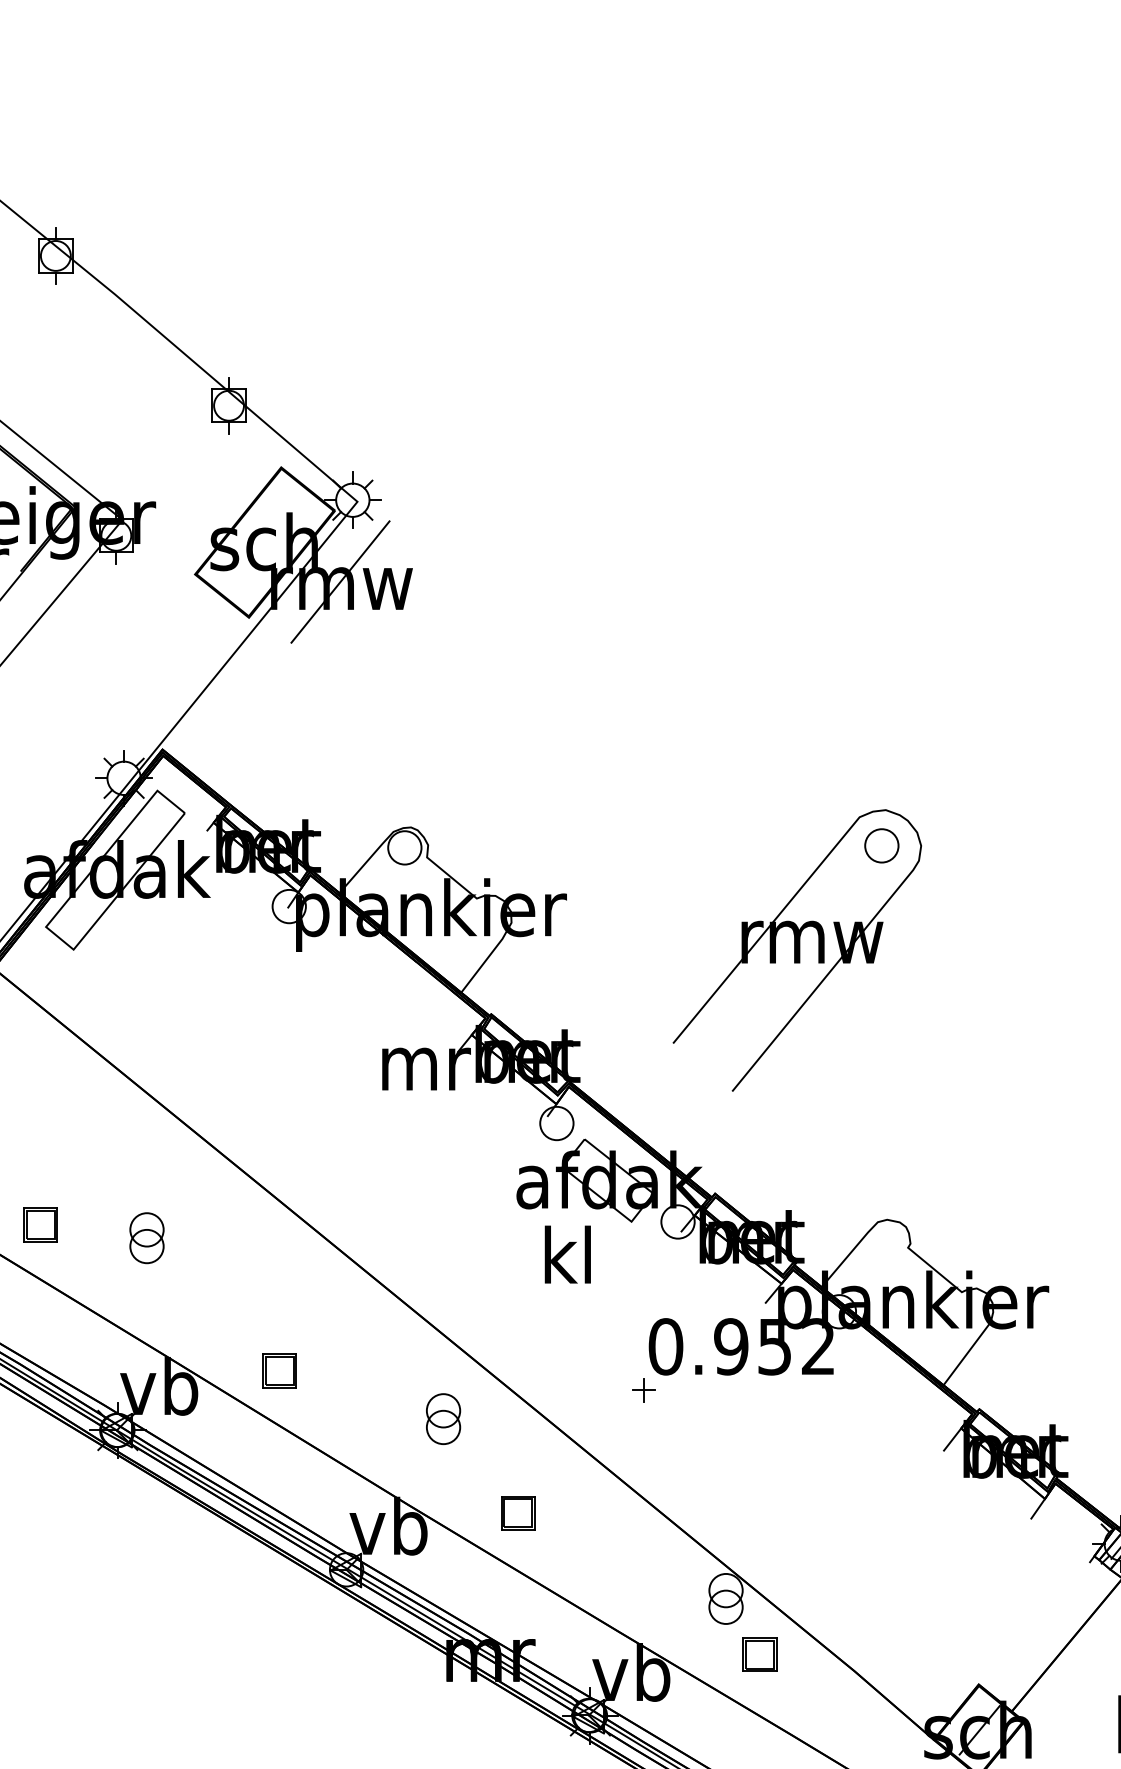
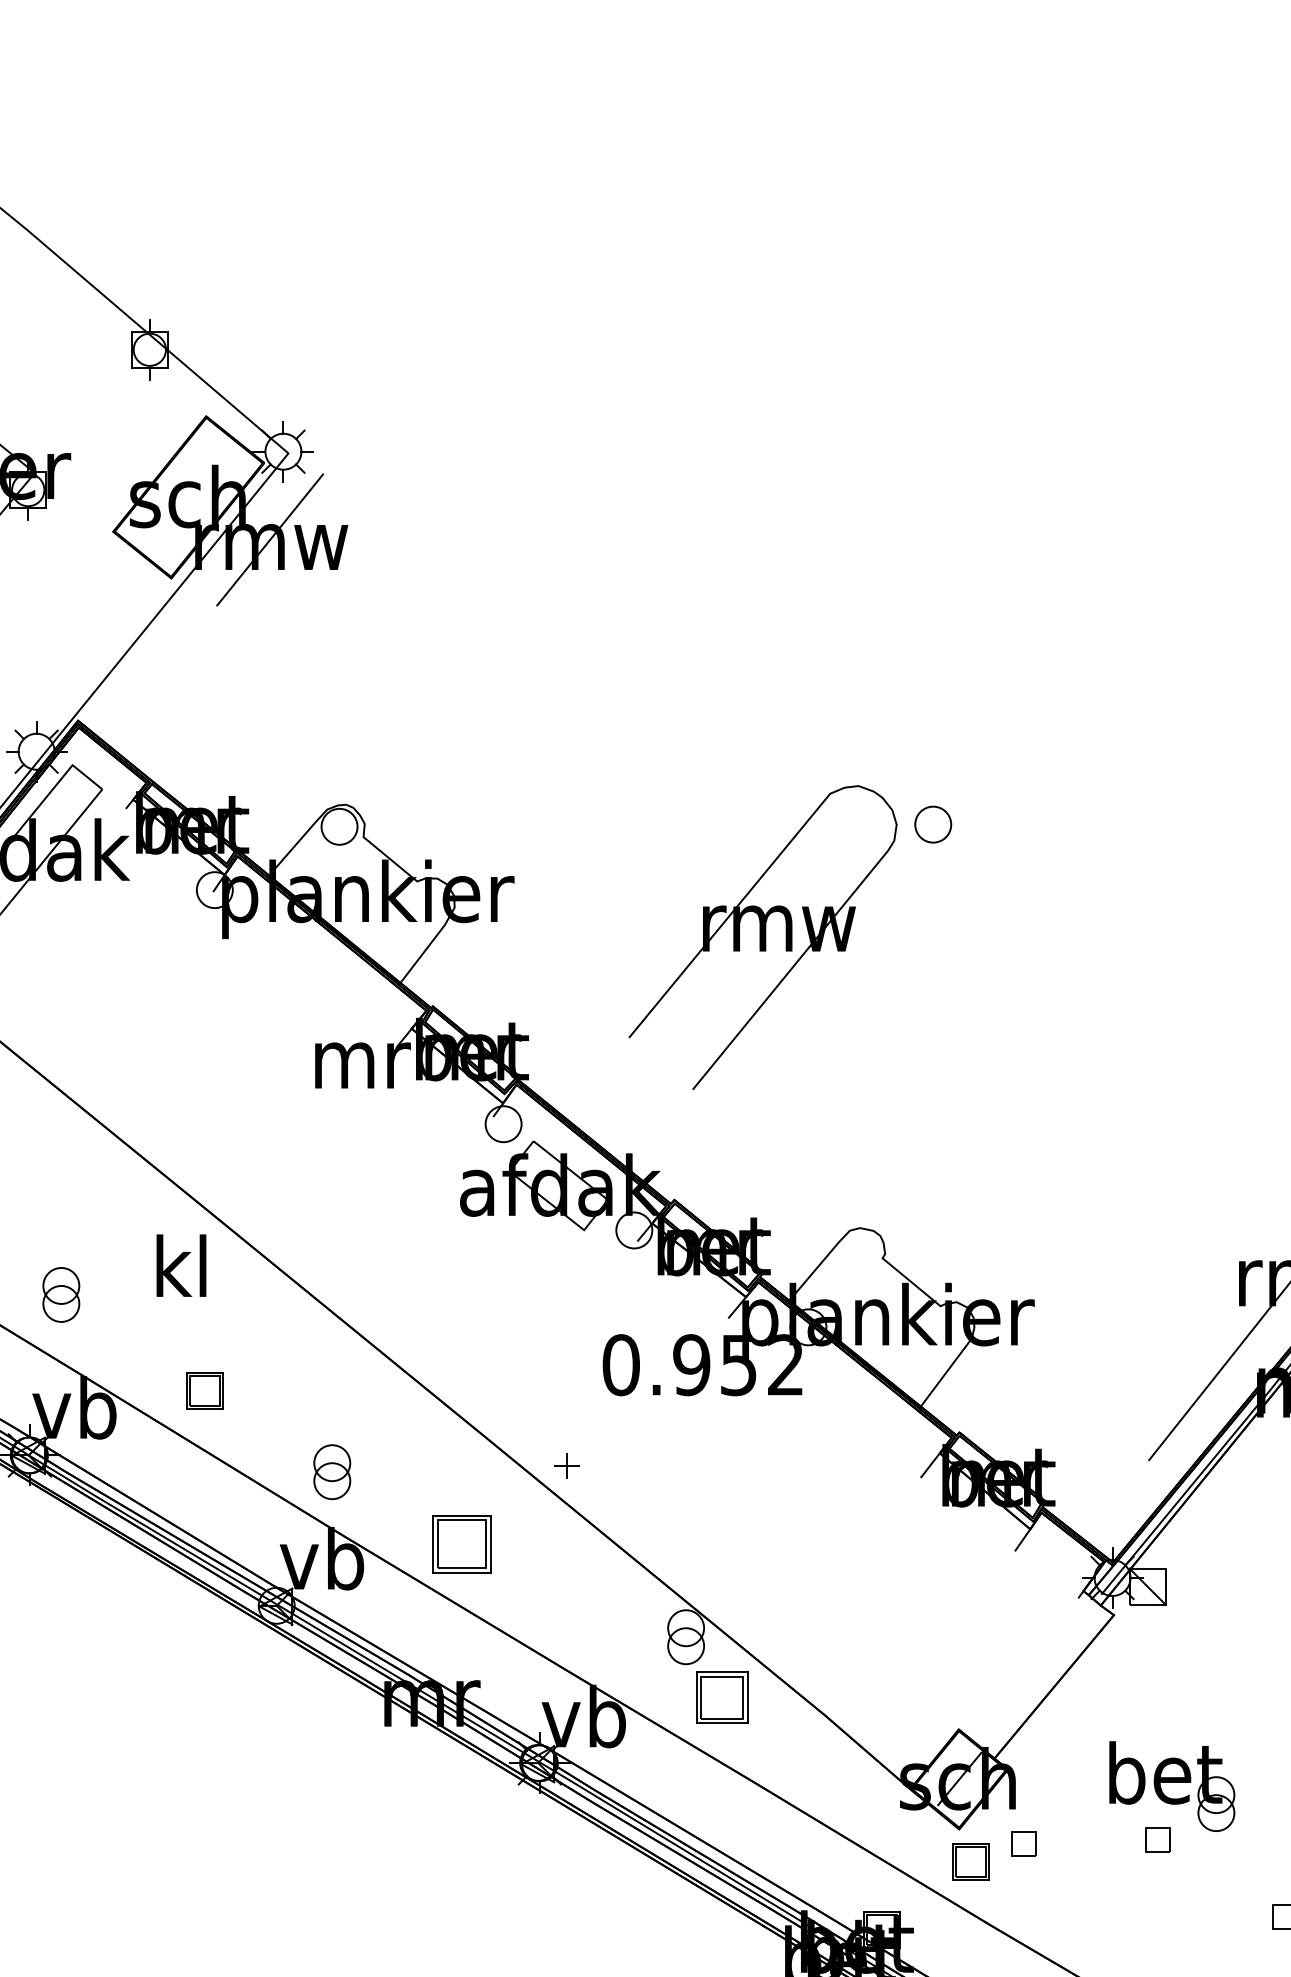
part: (882, 845) -> (933, 824), moved
part: (147, 1237) -> (61, 1294), moved
text: (567, 1254) -> (181, 1265), moved
part: (643, 1389) -> (566, 1465), moved
part: (443, 1419) -> (332, 1472), moved
part: (517, 1513) -> (461, 1544), size x1.6
part: (759, 1653) -> (722, 1696), size x1.4

